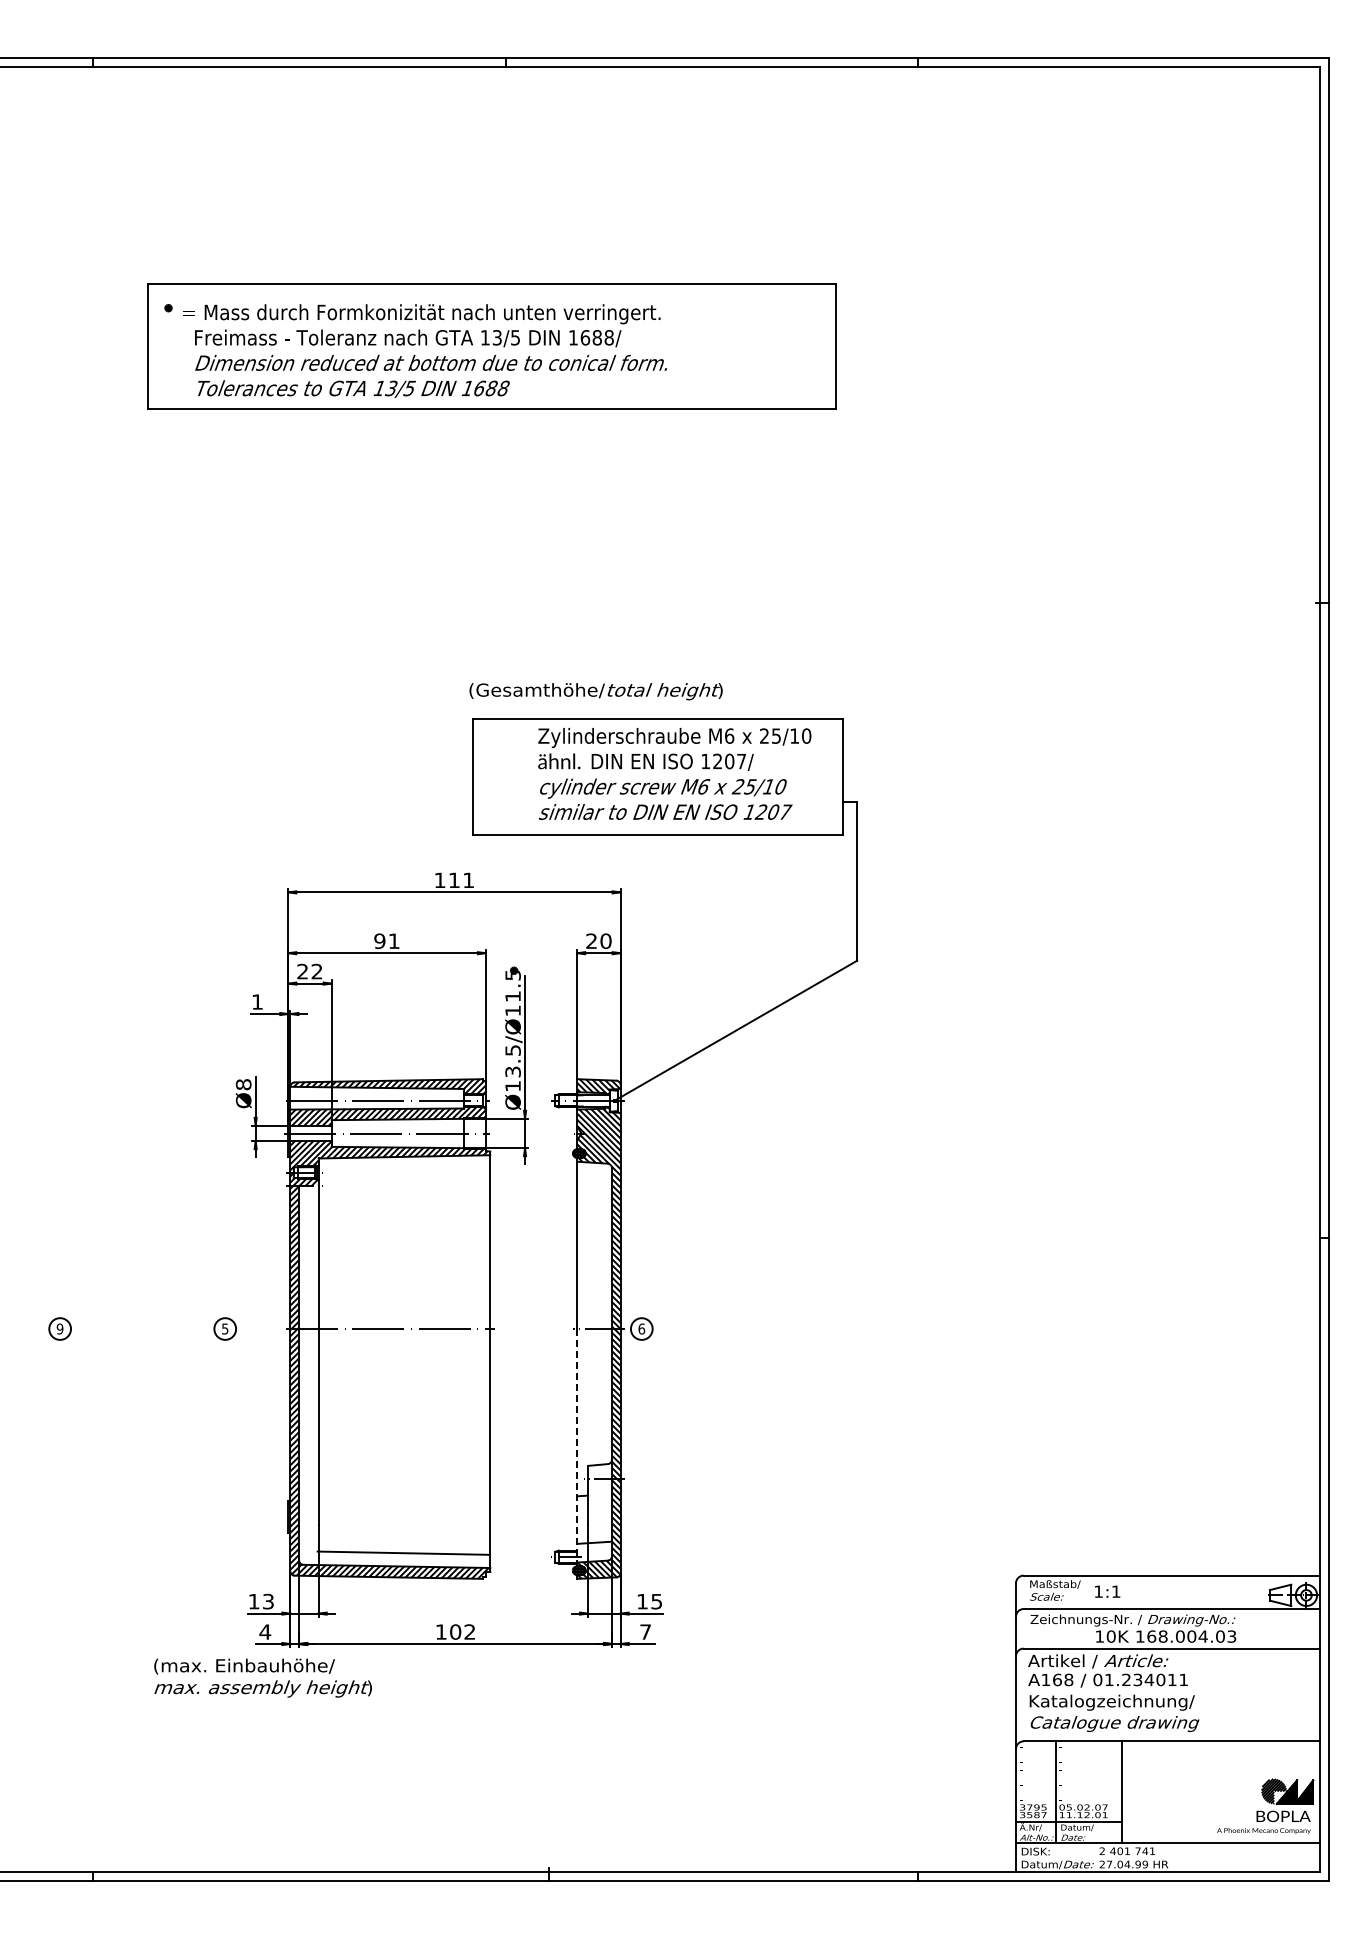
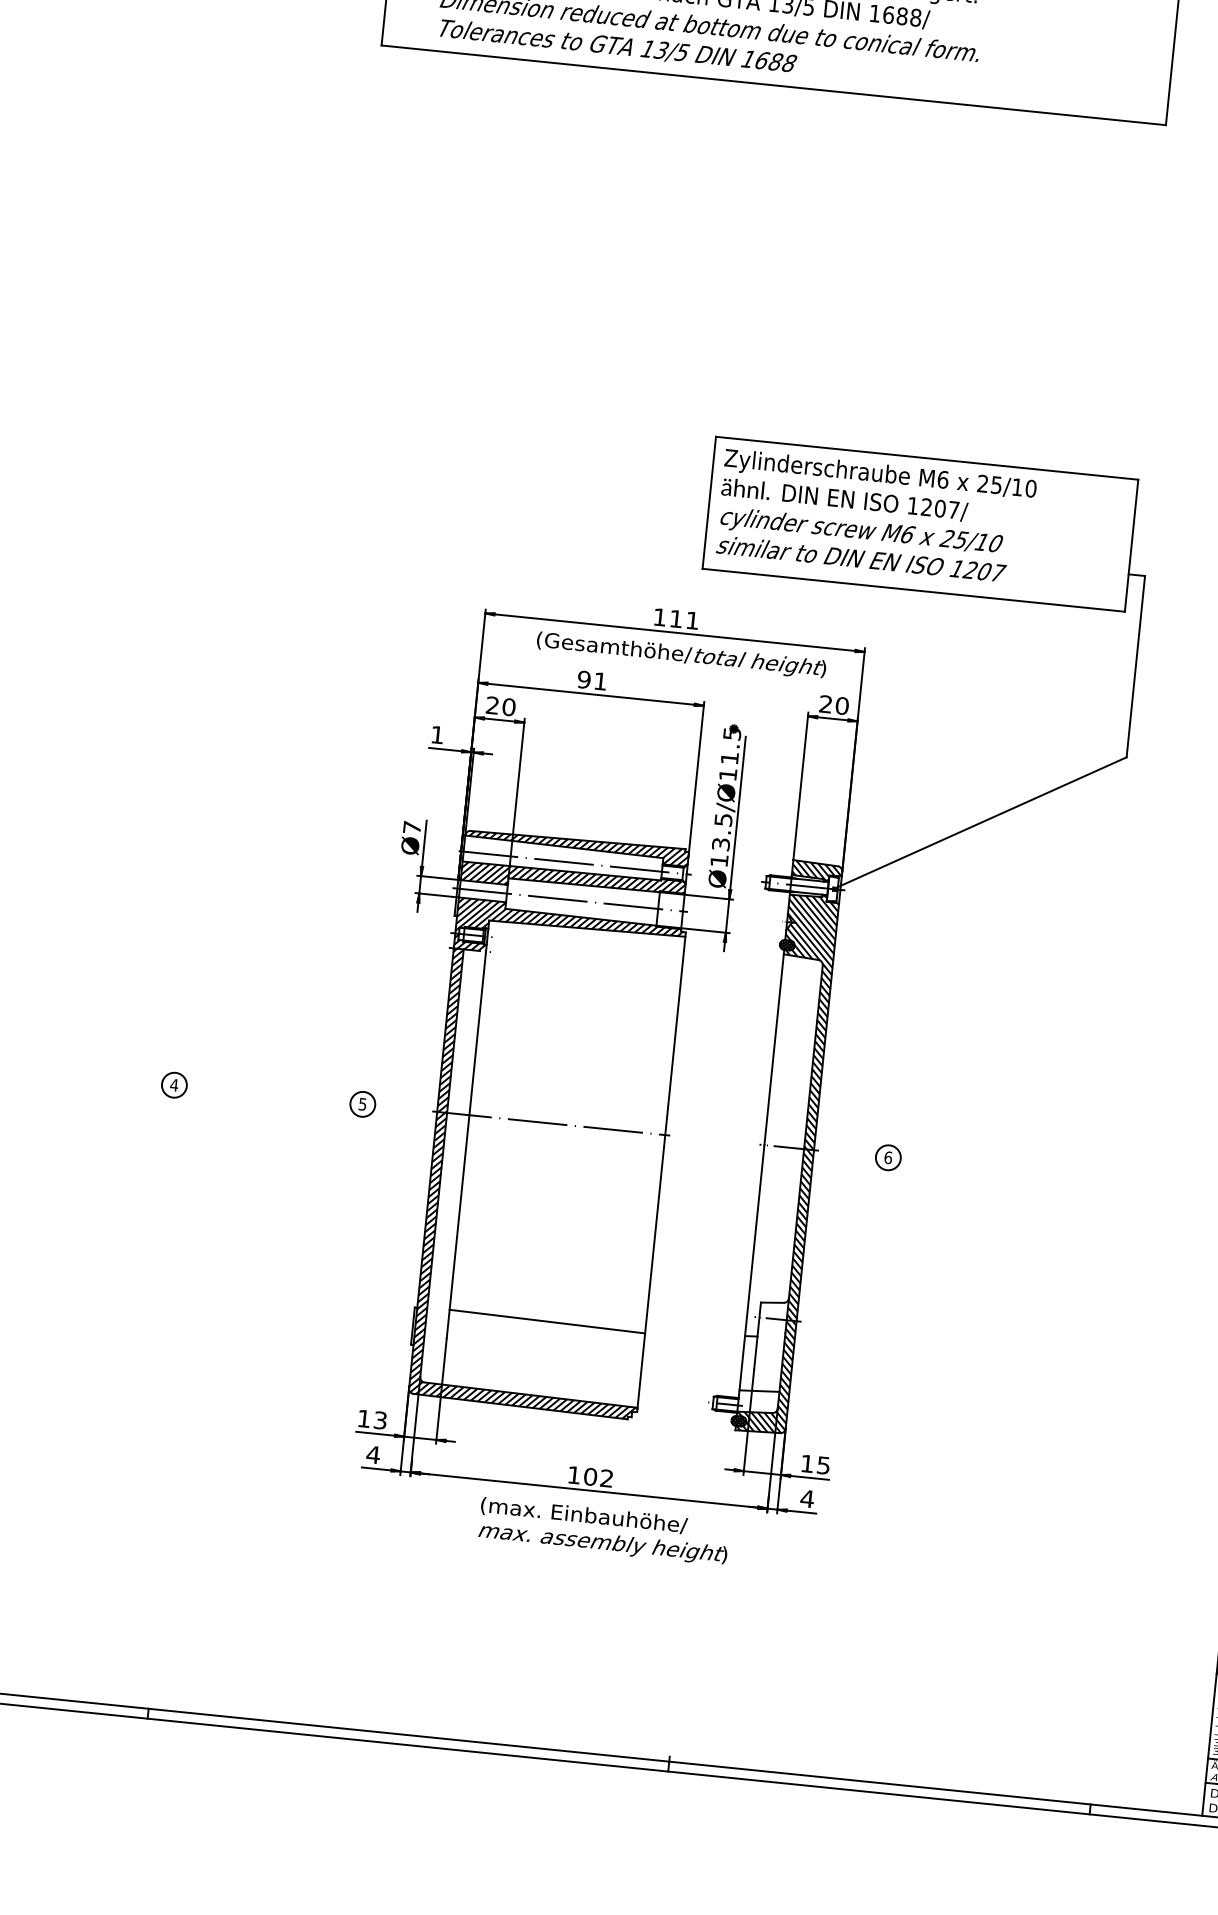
text: (595, 691) -> (680, 655), moved
text: (674, 773) -> (875, 516), moved
text: (316, 971) -> (508, 706), 22 -> 20
text: (243, 1084) -> (411, 827), Ø8 -> Ø7
text: (59, 1328) -> (173, 1084), 9 -> 4
part: (641, 1328) -> (888, 1157), moved
line: (577, 1447) -> (751, 1280), dashed -> solid
line: (403, 1552) -> (547, 1320), moved
text: (645, 1631) -> (807, 1498), 7 -> 4
text: (262, 1677) -> (603, 1530), moved

